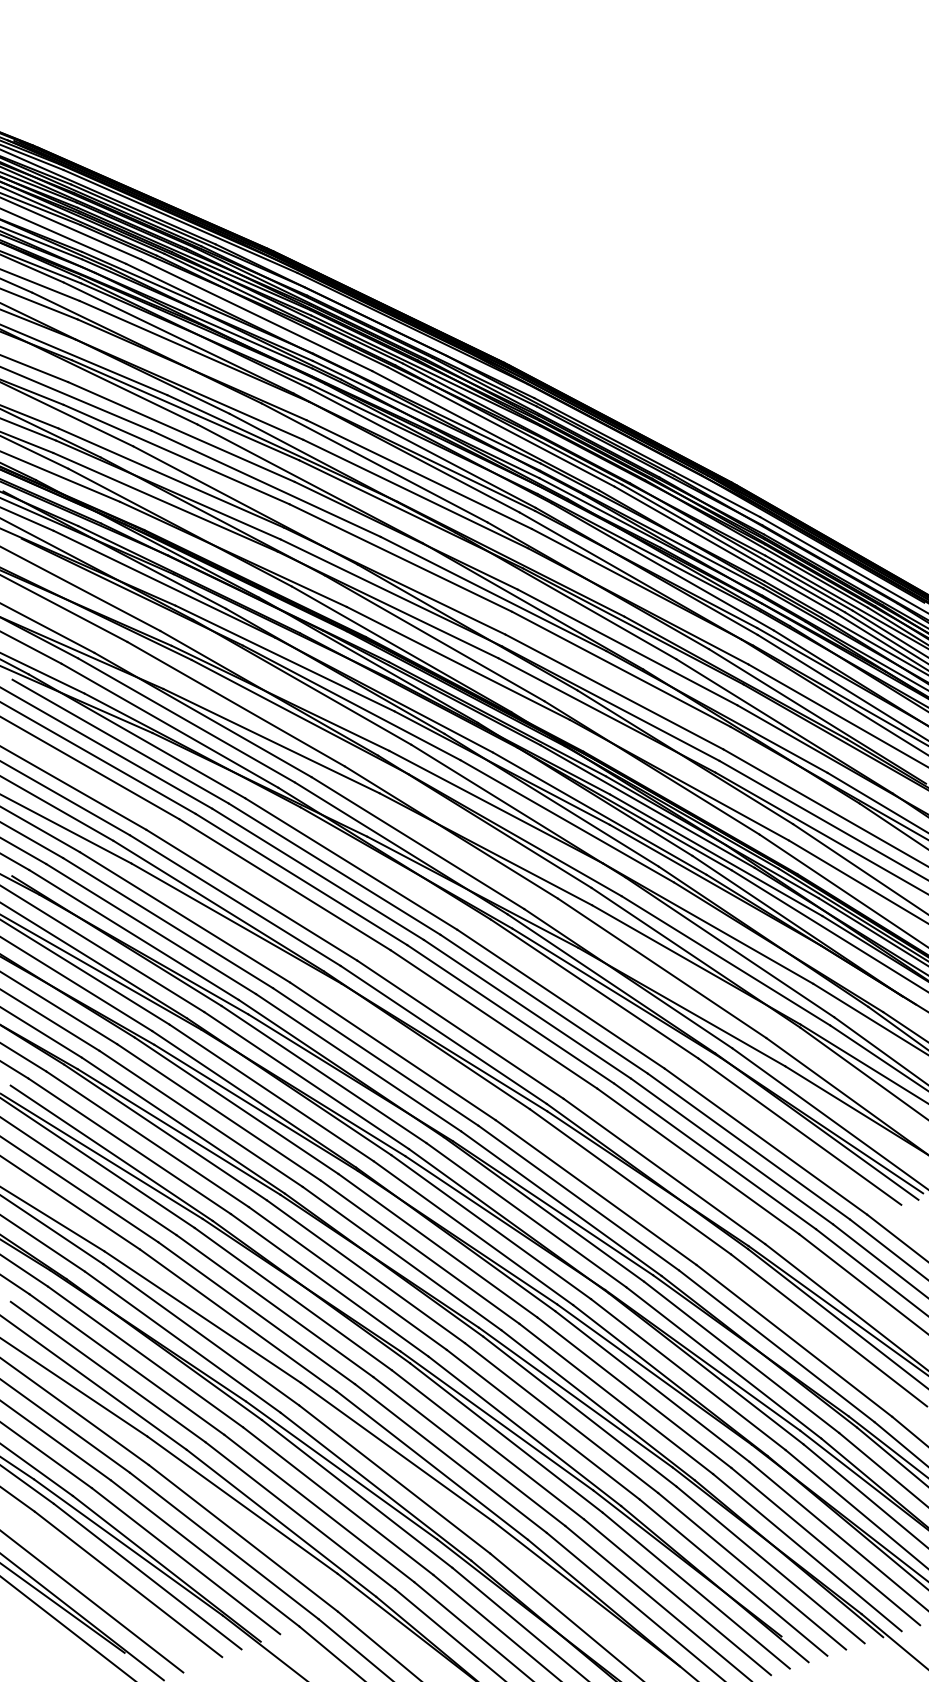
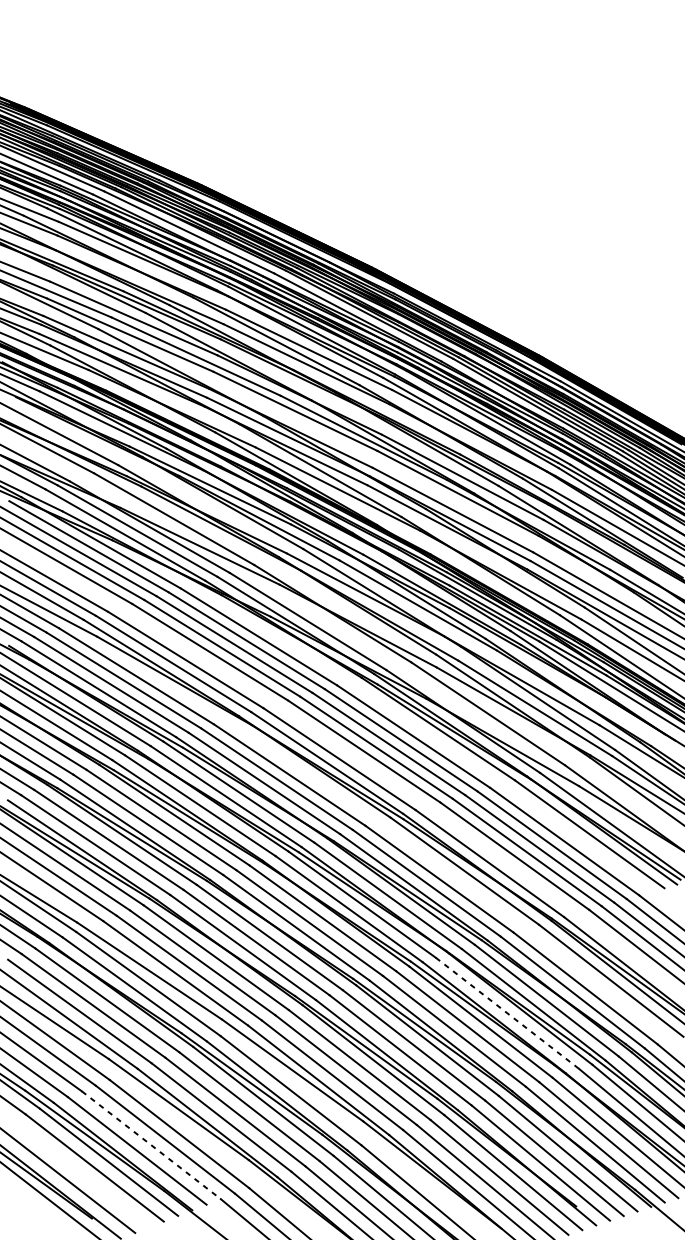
line: (688, 1374) -> (507, 1013), solid -> dashed
line: (205, 1553) -> (151, 1145), solid -> dashed

